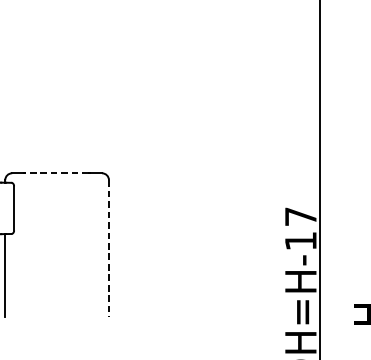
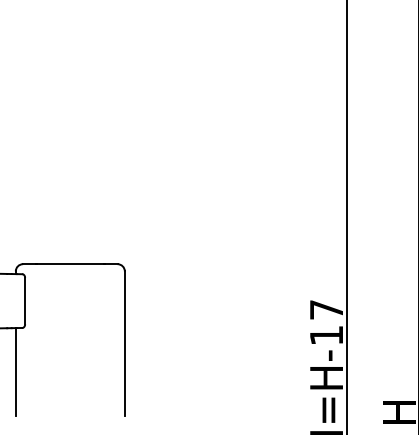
line: (56, 173) -> (69, 264), dashed -> solid
line: (108, 249) -> (124, 344), dashed -> solid

